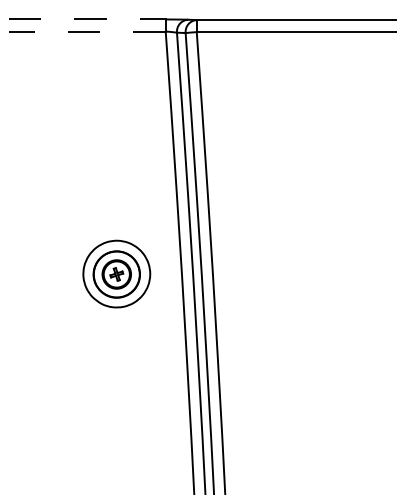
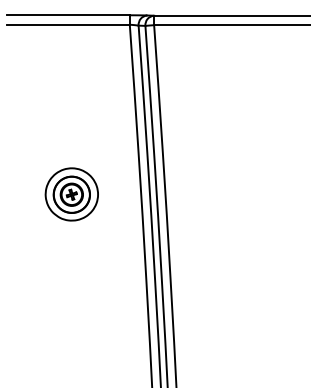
line: (87, 19) -> (68, 15), dashed -> solid
line: (86, 31) -> (67, 24), dashed -> solid
part: (116, 273) -> (71, 194), moved

